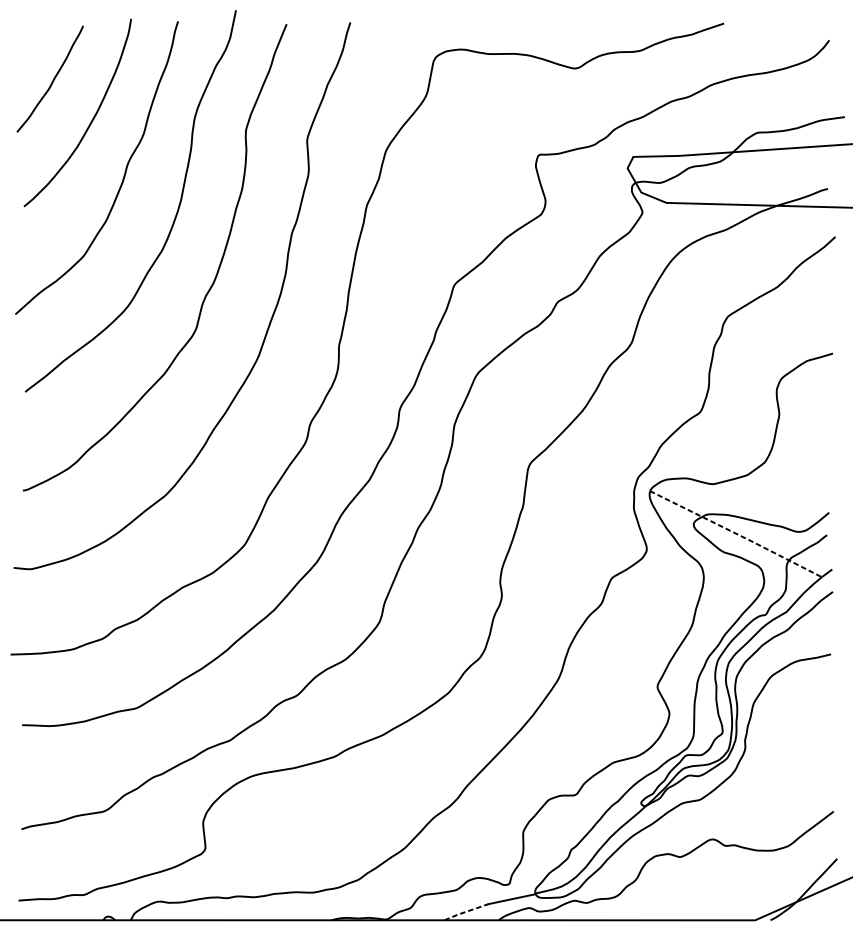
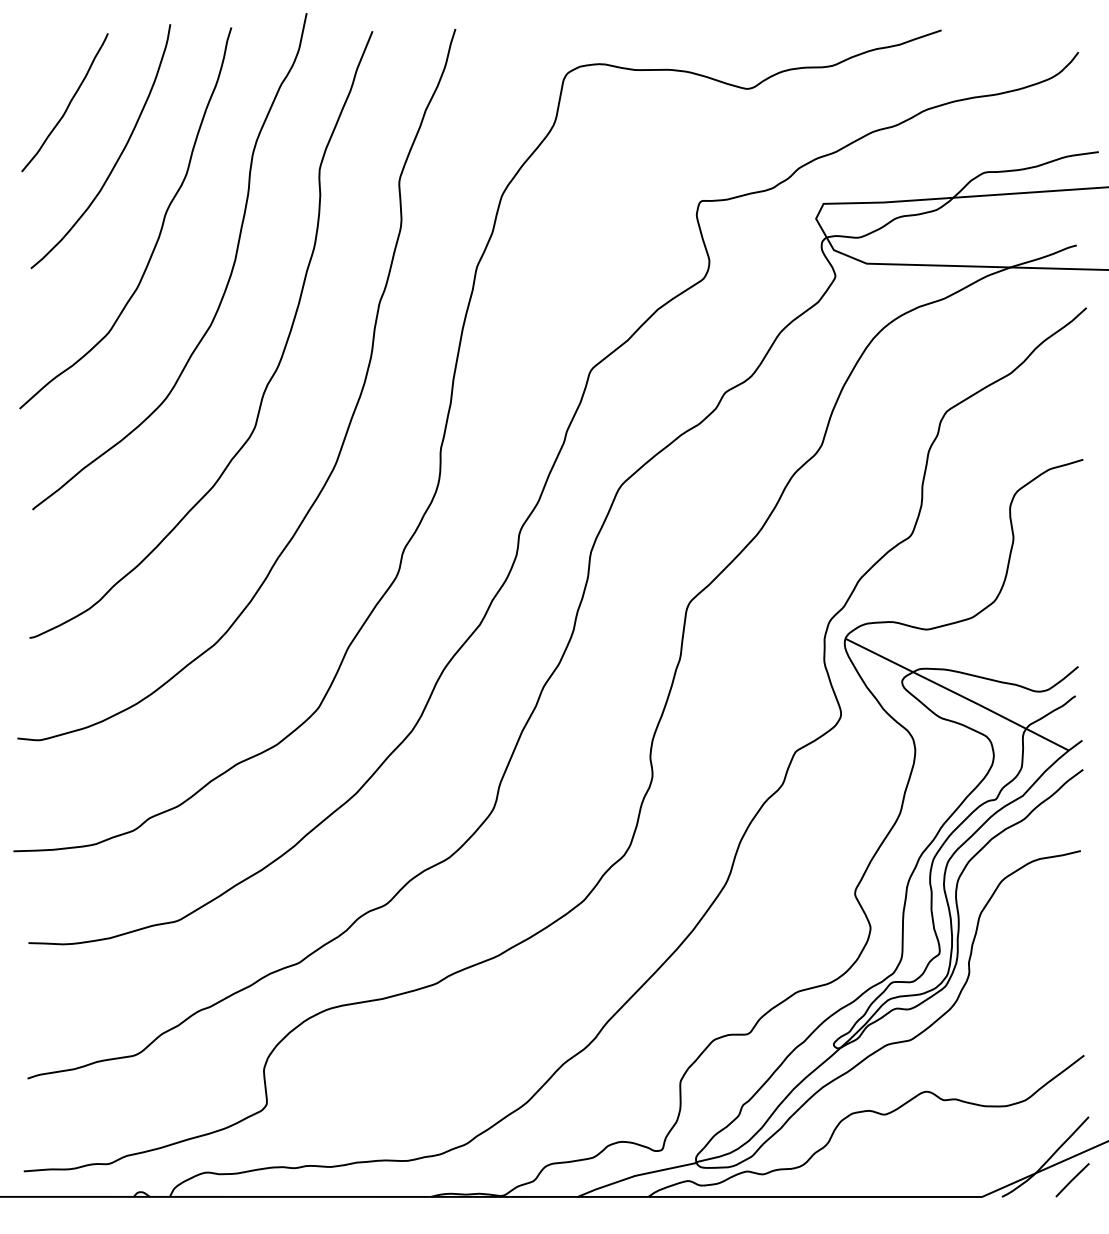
line: (737, 534) -> (958, 694), dashed -> solid
line: (824, 907) -> (1072, 1180), added
line: (465, 912) -> (605, 1186), dashed -> solid

